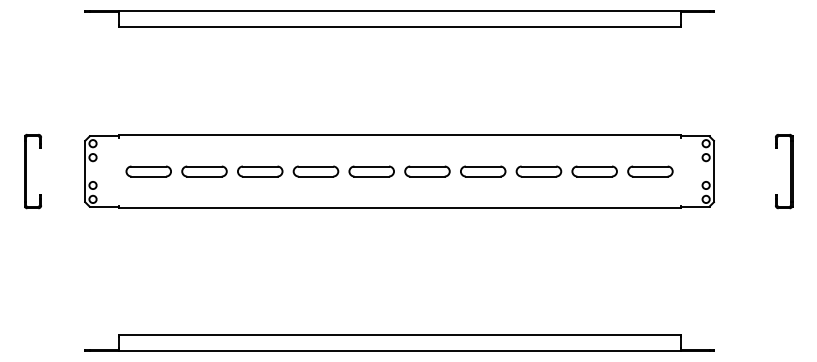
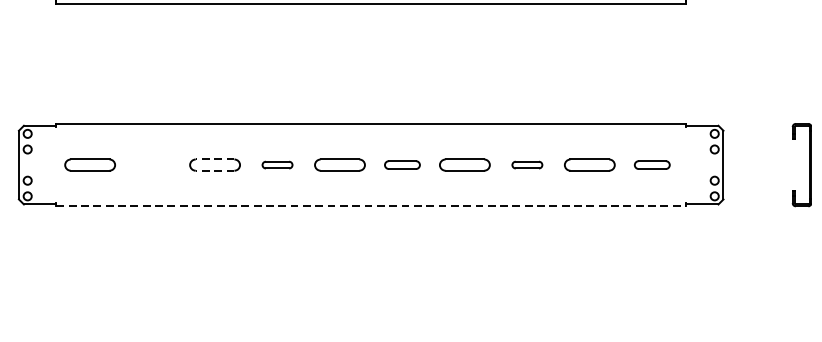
line: (259, 166) -> (214, 159), solid -> dashed
part: (204, 171) -> (152, 165), removed
part: (315, 171) -> (276, 165), size x0.6
part: (427, 171) -> (402, 165), size x0.7
part: (538, 171) -> (526, 165), size x0.6
part: (650, 171) -> (652, 165), size x0.7
line: (259, 176) -> (214, 170), solid -> dashed
line: (399, 208) -> (371, 206), solid -> dashed

